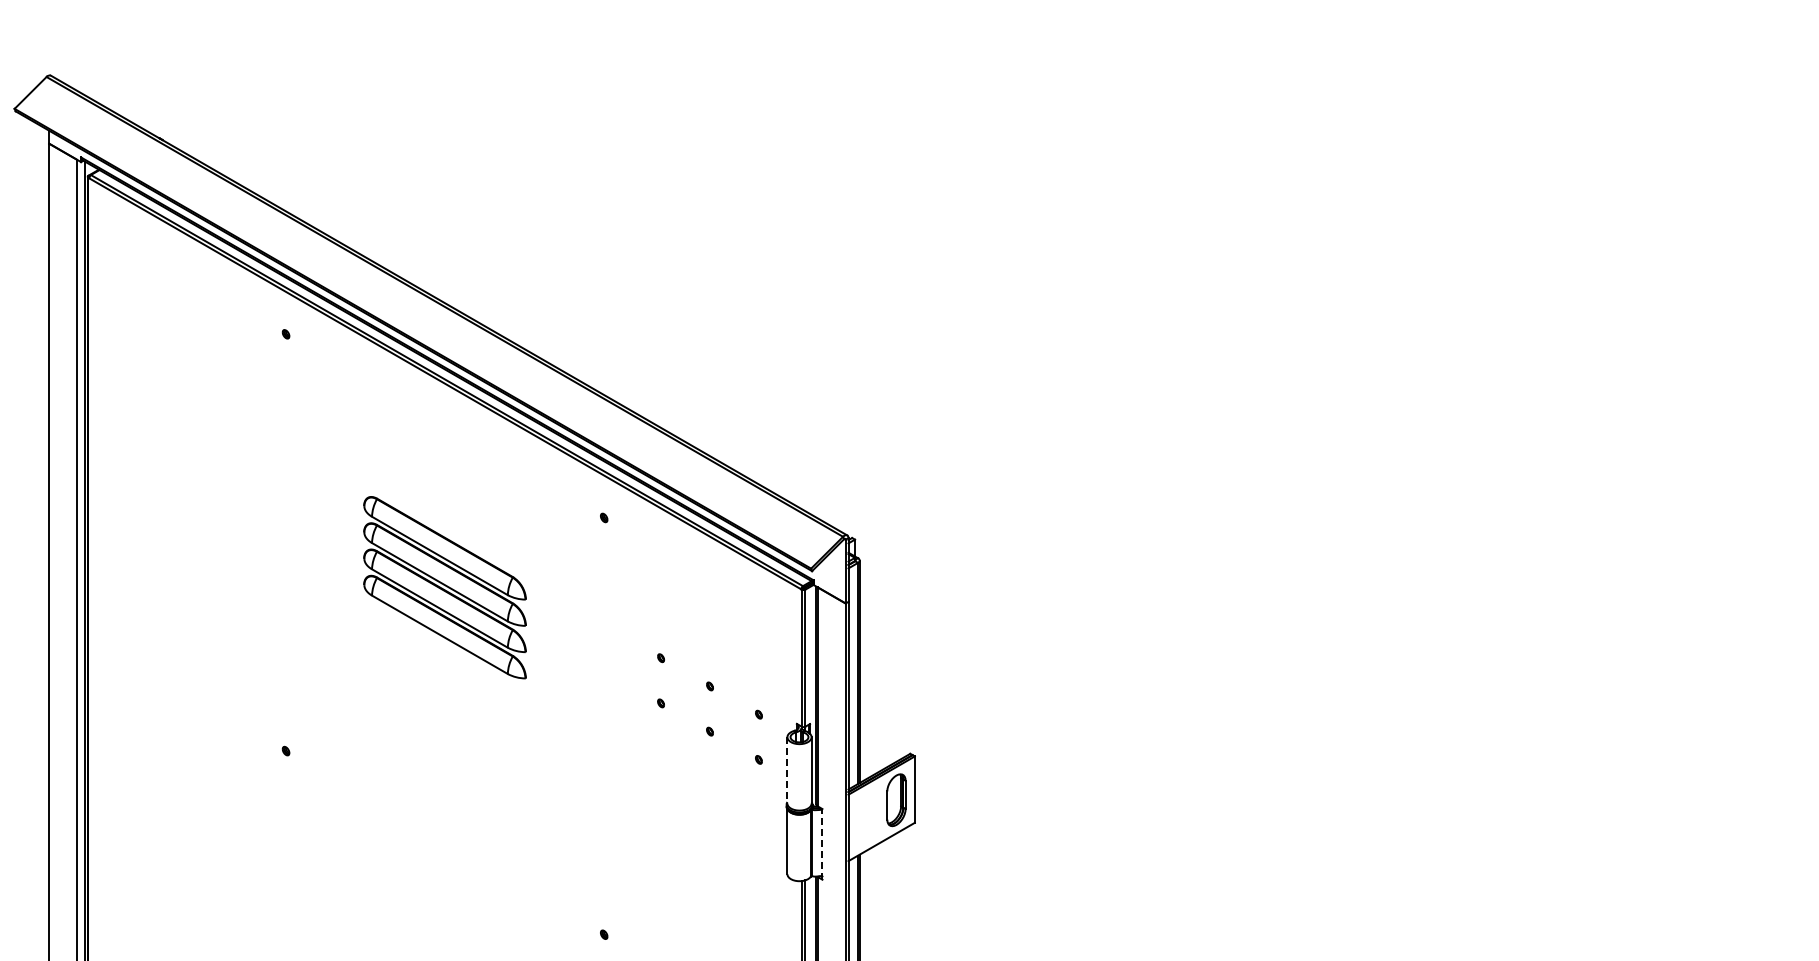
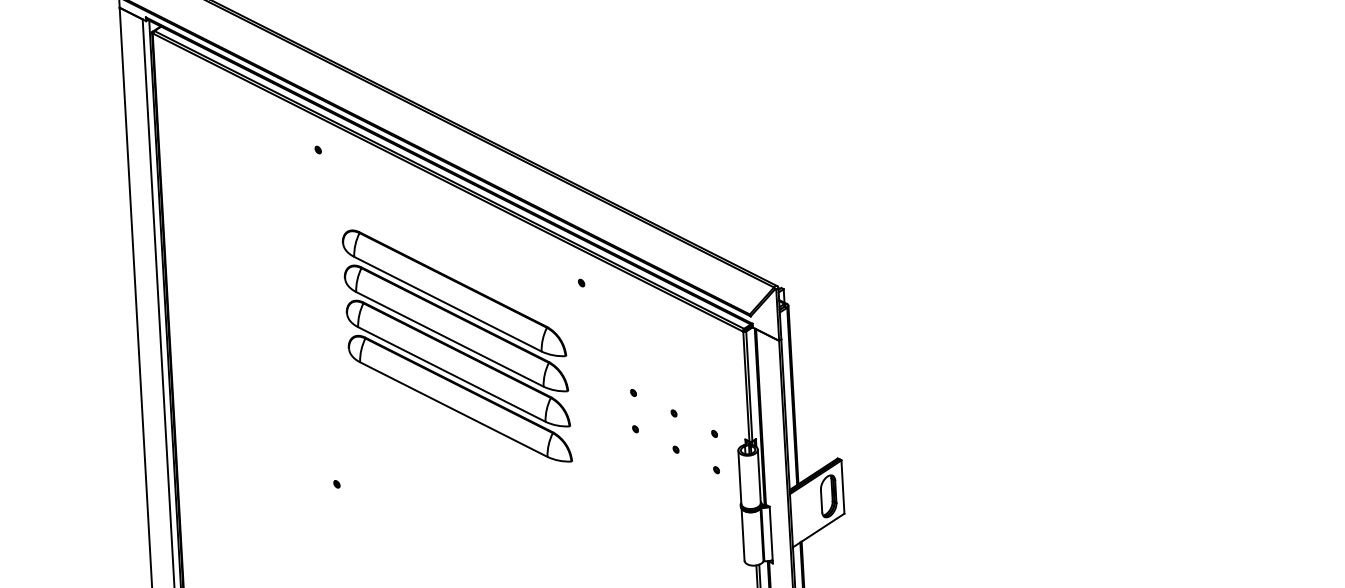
part: (444, 587) -> (456, 346), size x1.67
line: (787, 770) -> (739, 477), dashed -> solid
line: (822, 843) -> (771, 534), dashed -> solid

